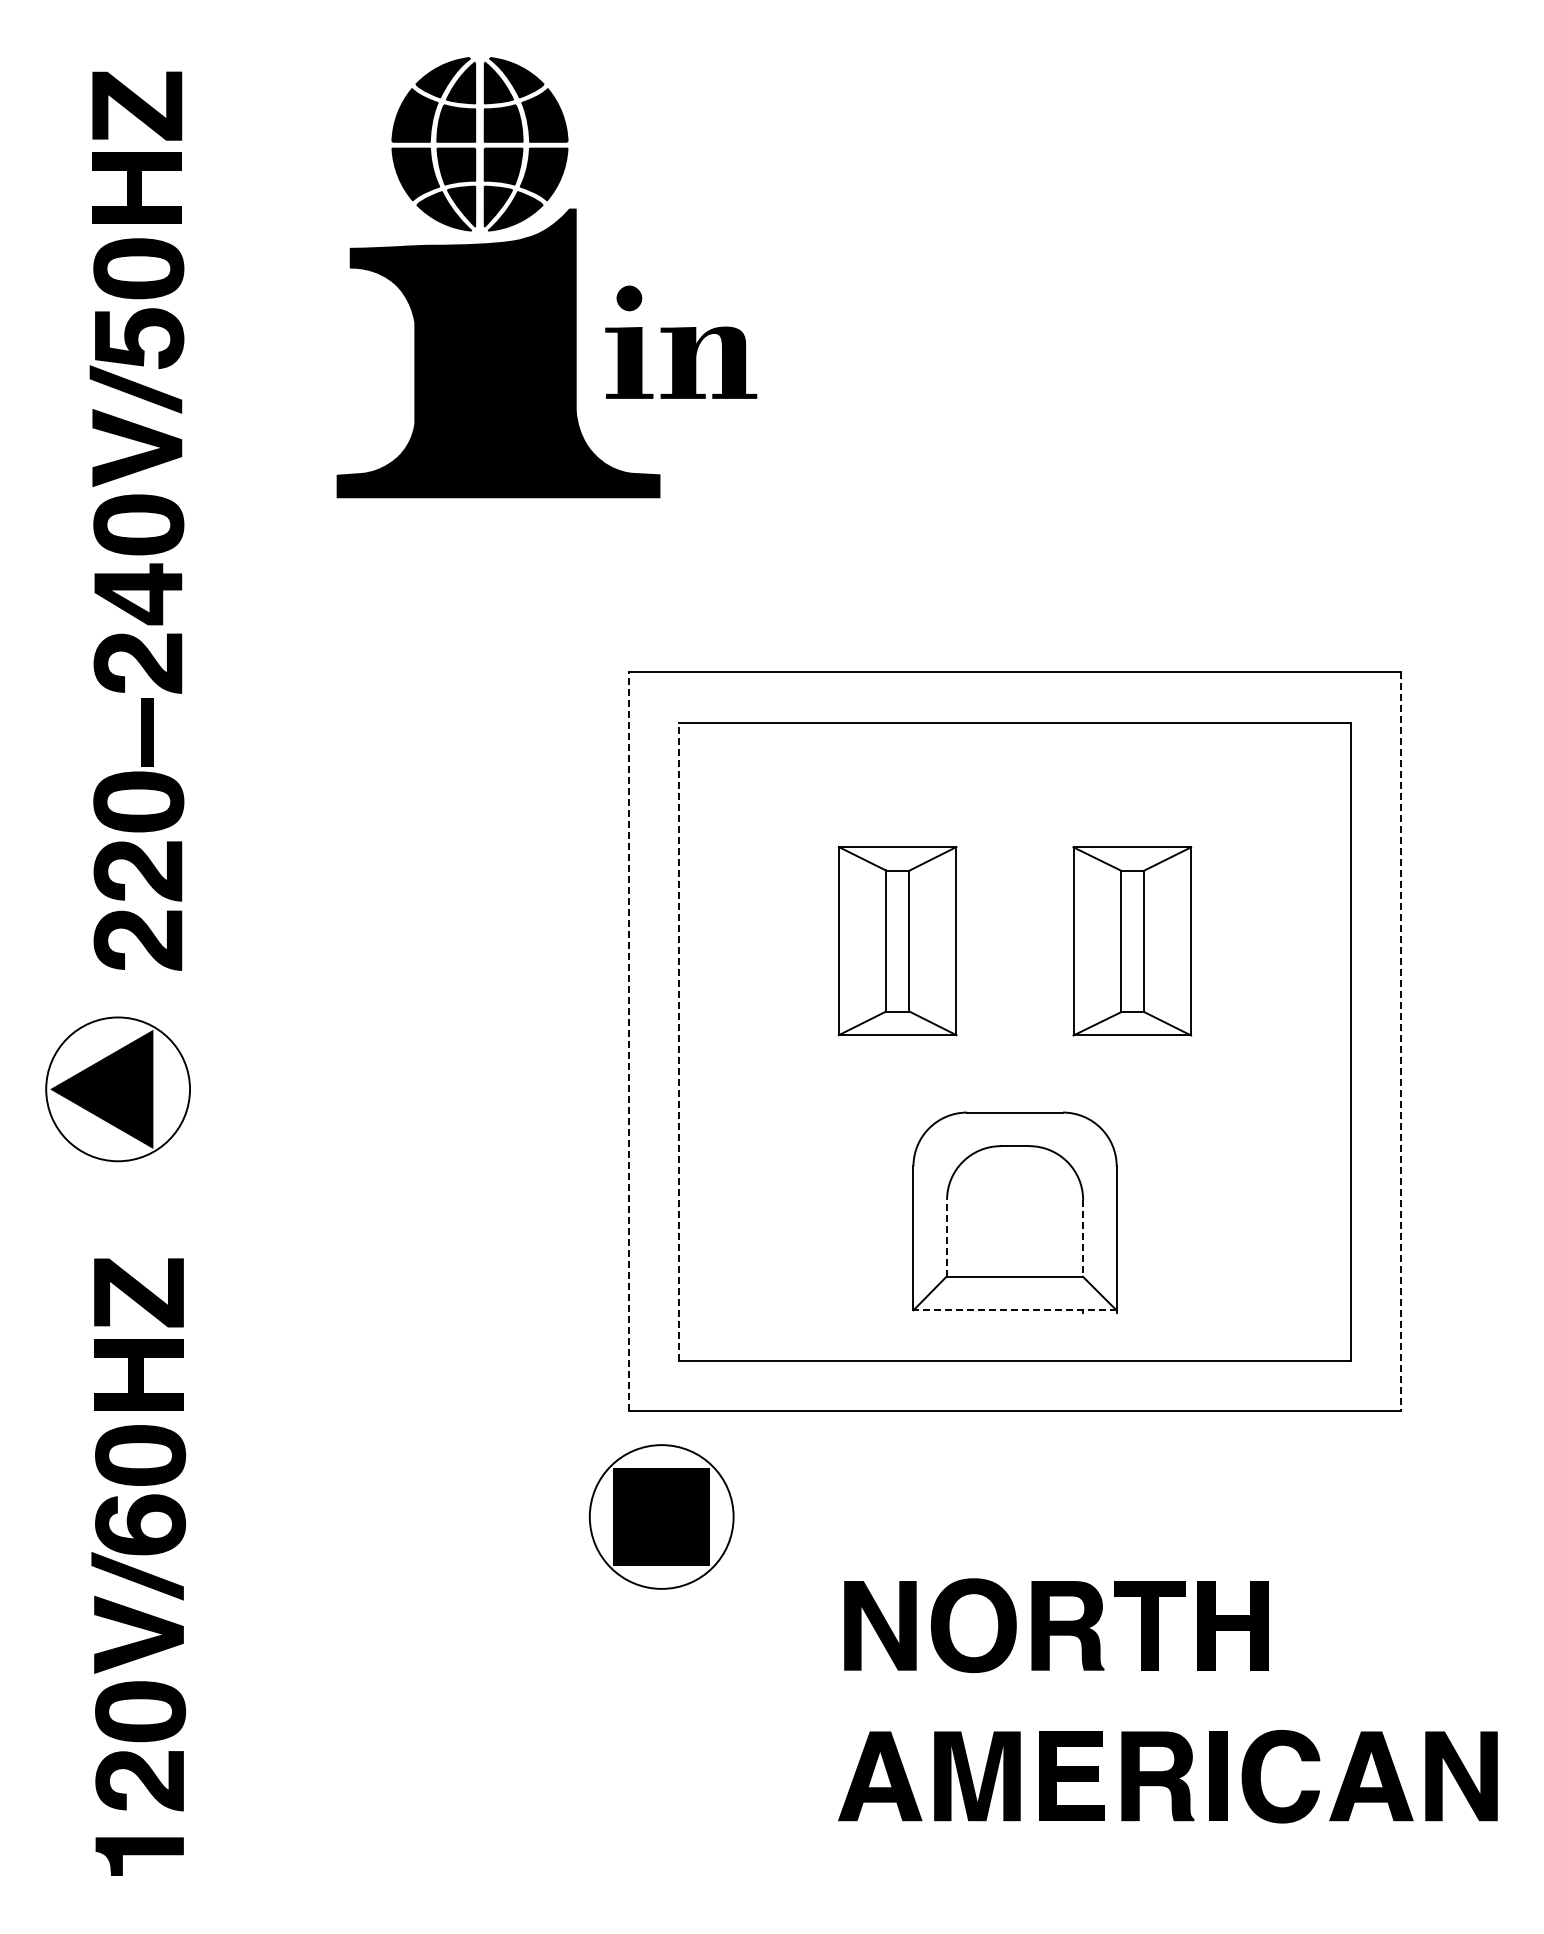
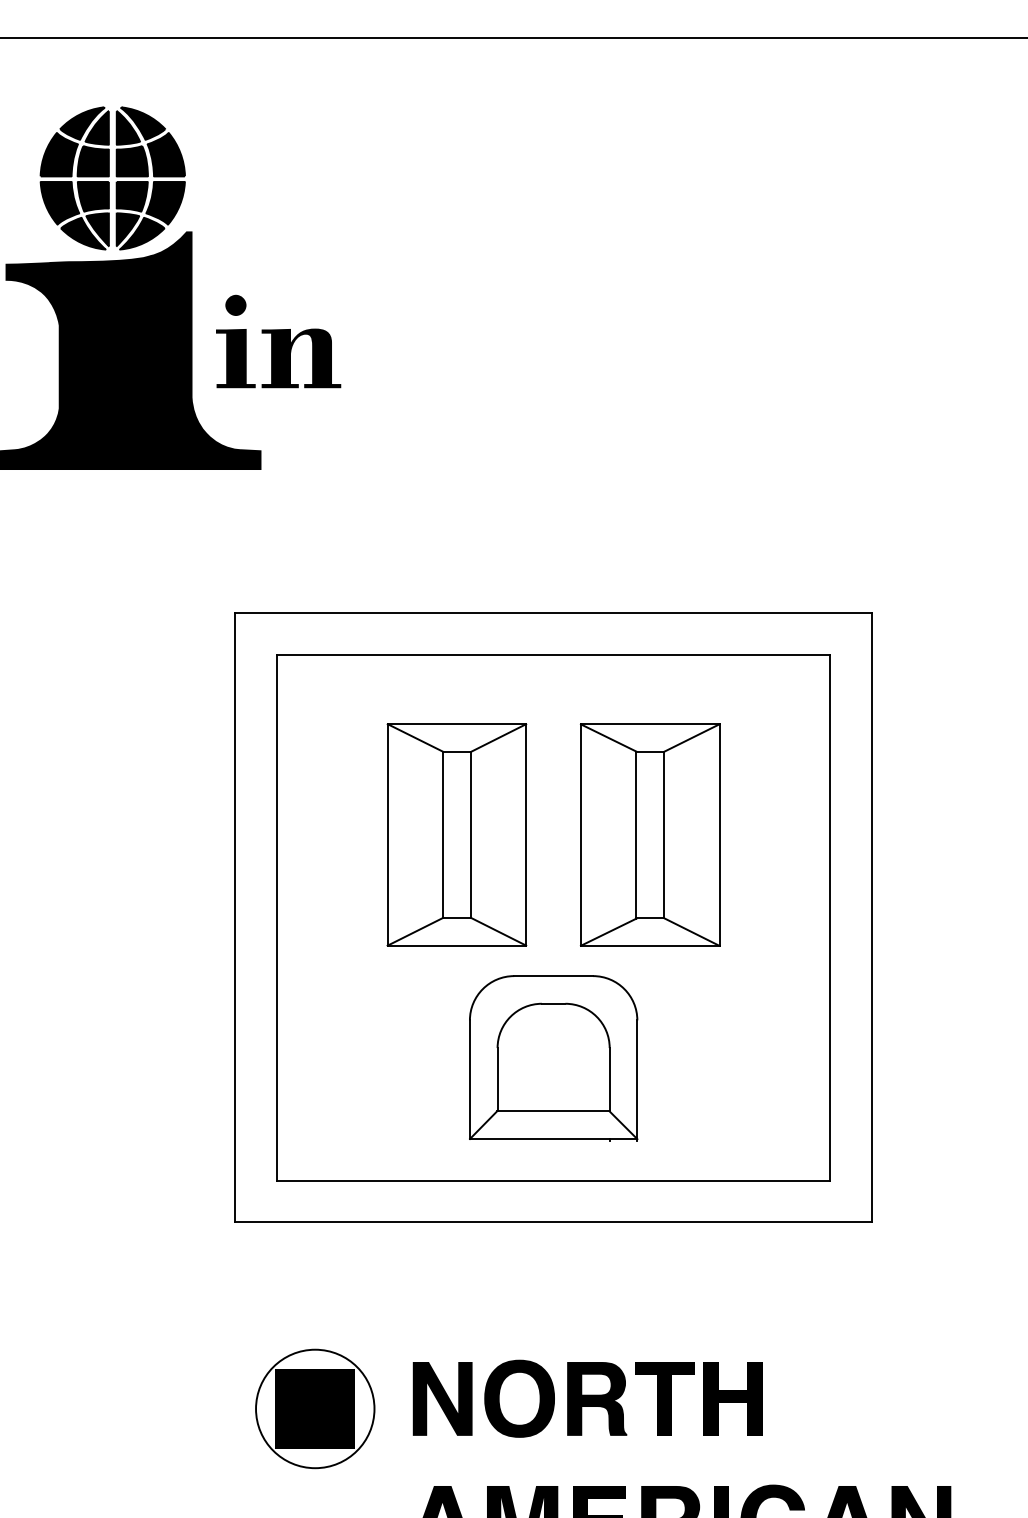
part: (897, 940) -> (456, 834), size x1.43
part: (1132, 941) -> (650, 835), size x1.43
line: (628, 1041) -> (235, 917), dashed -> solid
line: (679, 1041) -> (277, 917), dashed -> solid
line: (1401, 1042) -> (871, 918), dashed -> solid
line: (947, 1237) -> (497, 1079), dashed -> solid
line: (1083, 1238) -> (609, 1079), dashed -> solid
line: (1014, 1310) -> (553, 1139), dashed -> solid
part: (661, 1516) -> (315, 1408), moved

